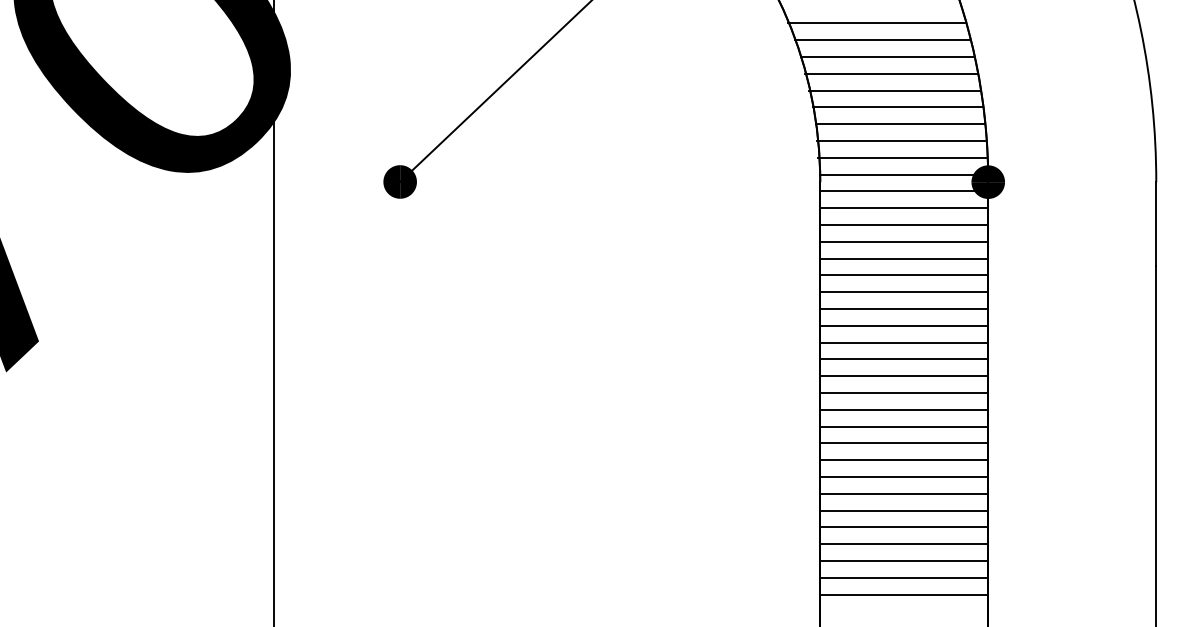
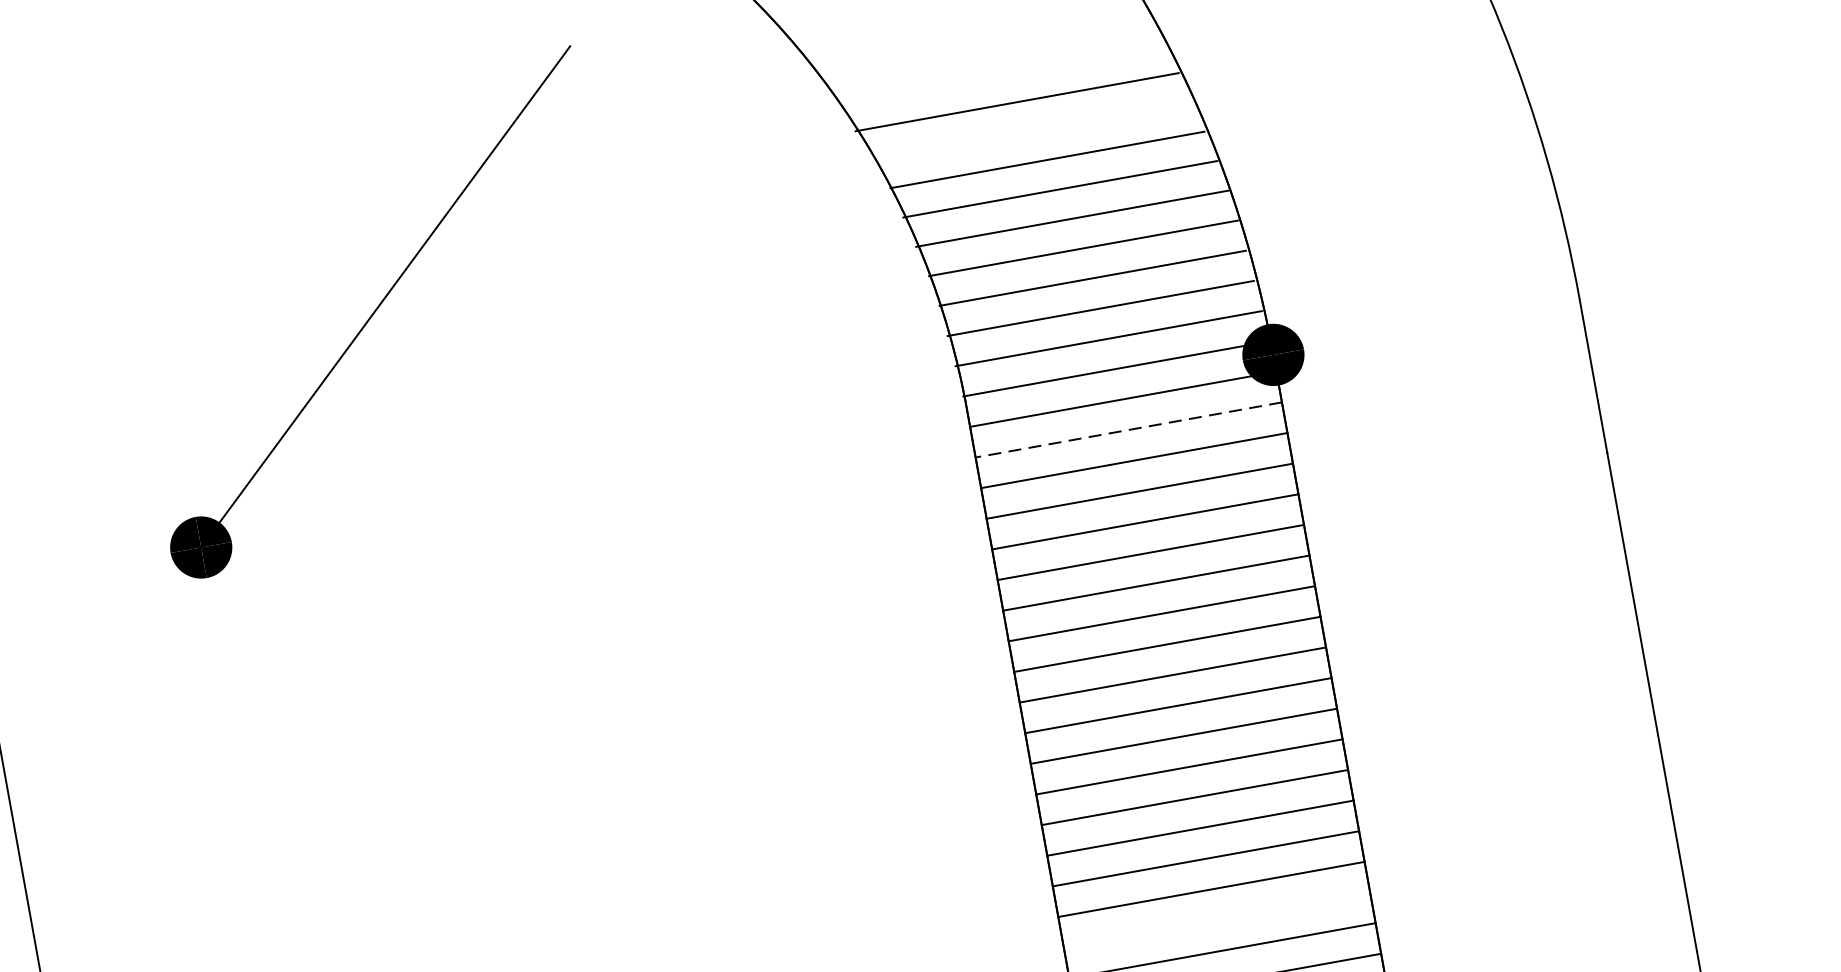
line: (881, 40) -> (1032, 131), removed
line: (903, 208) -> (1127, 430), solid -> dashed
line: (904, 477) -> (1217, 920), removed

